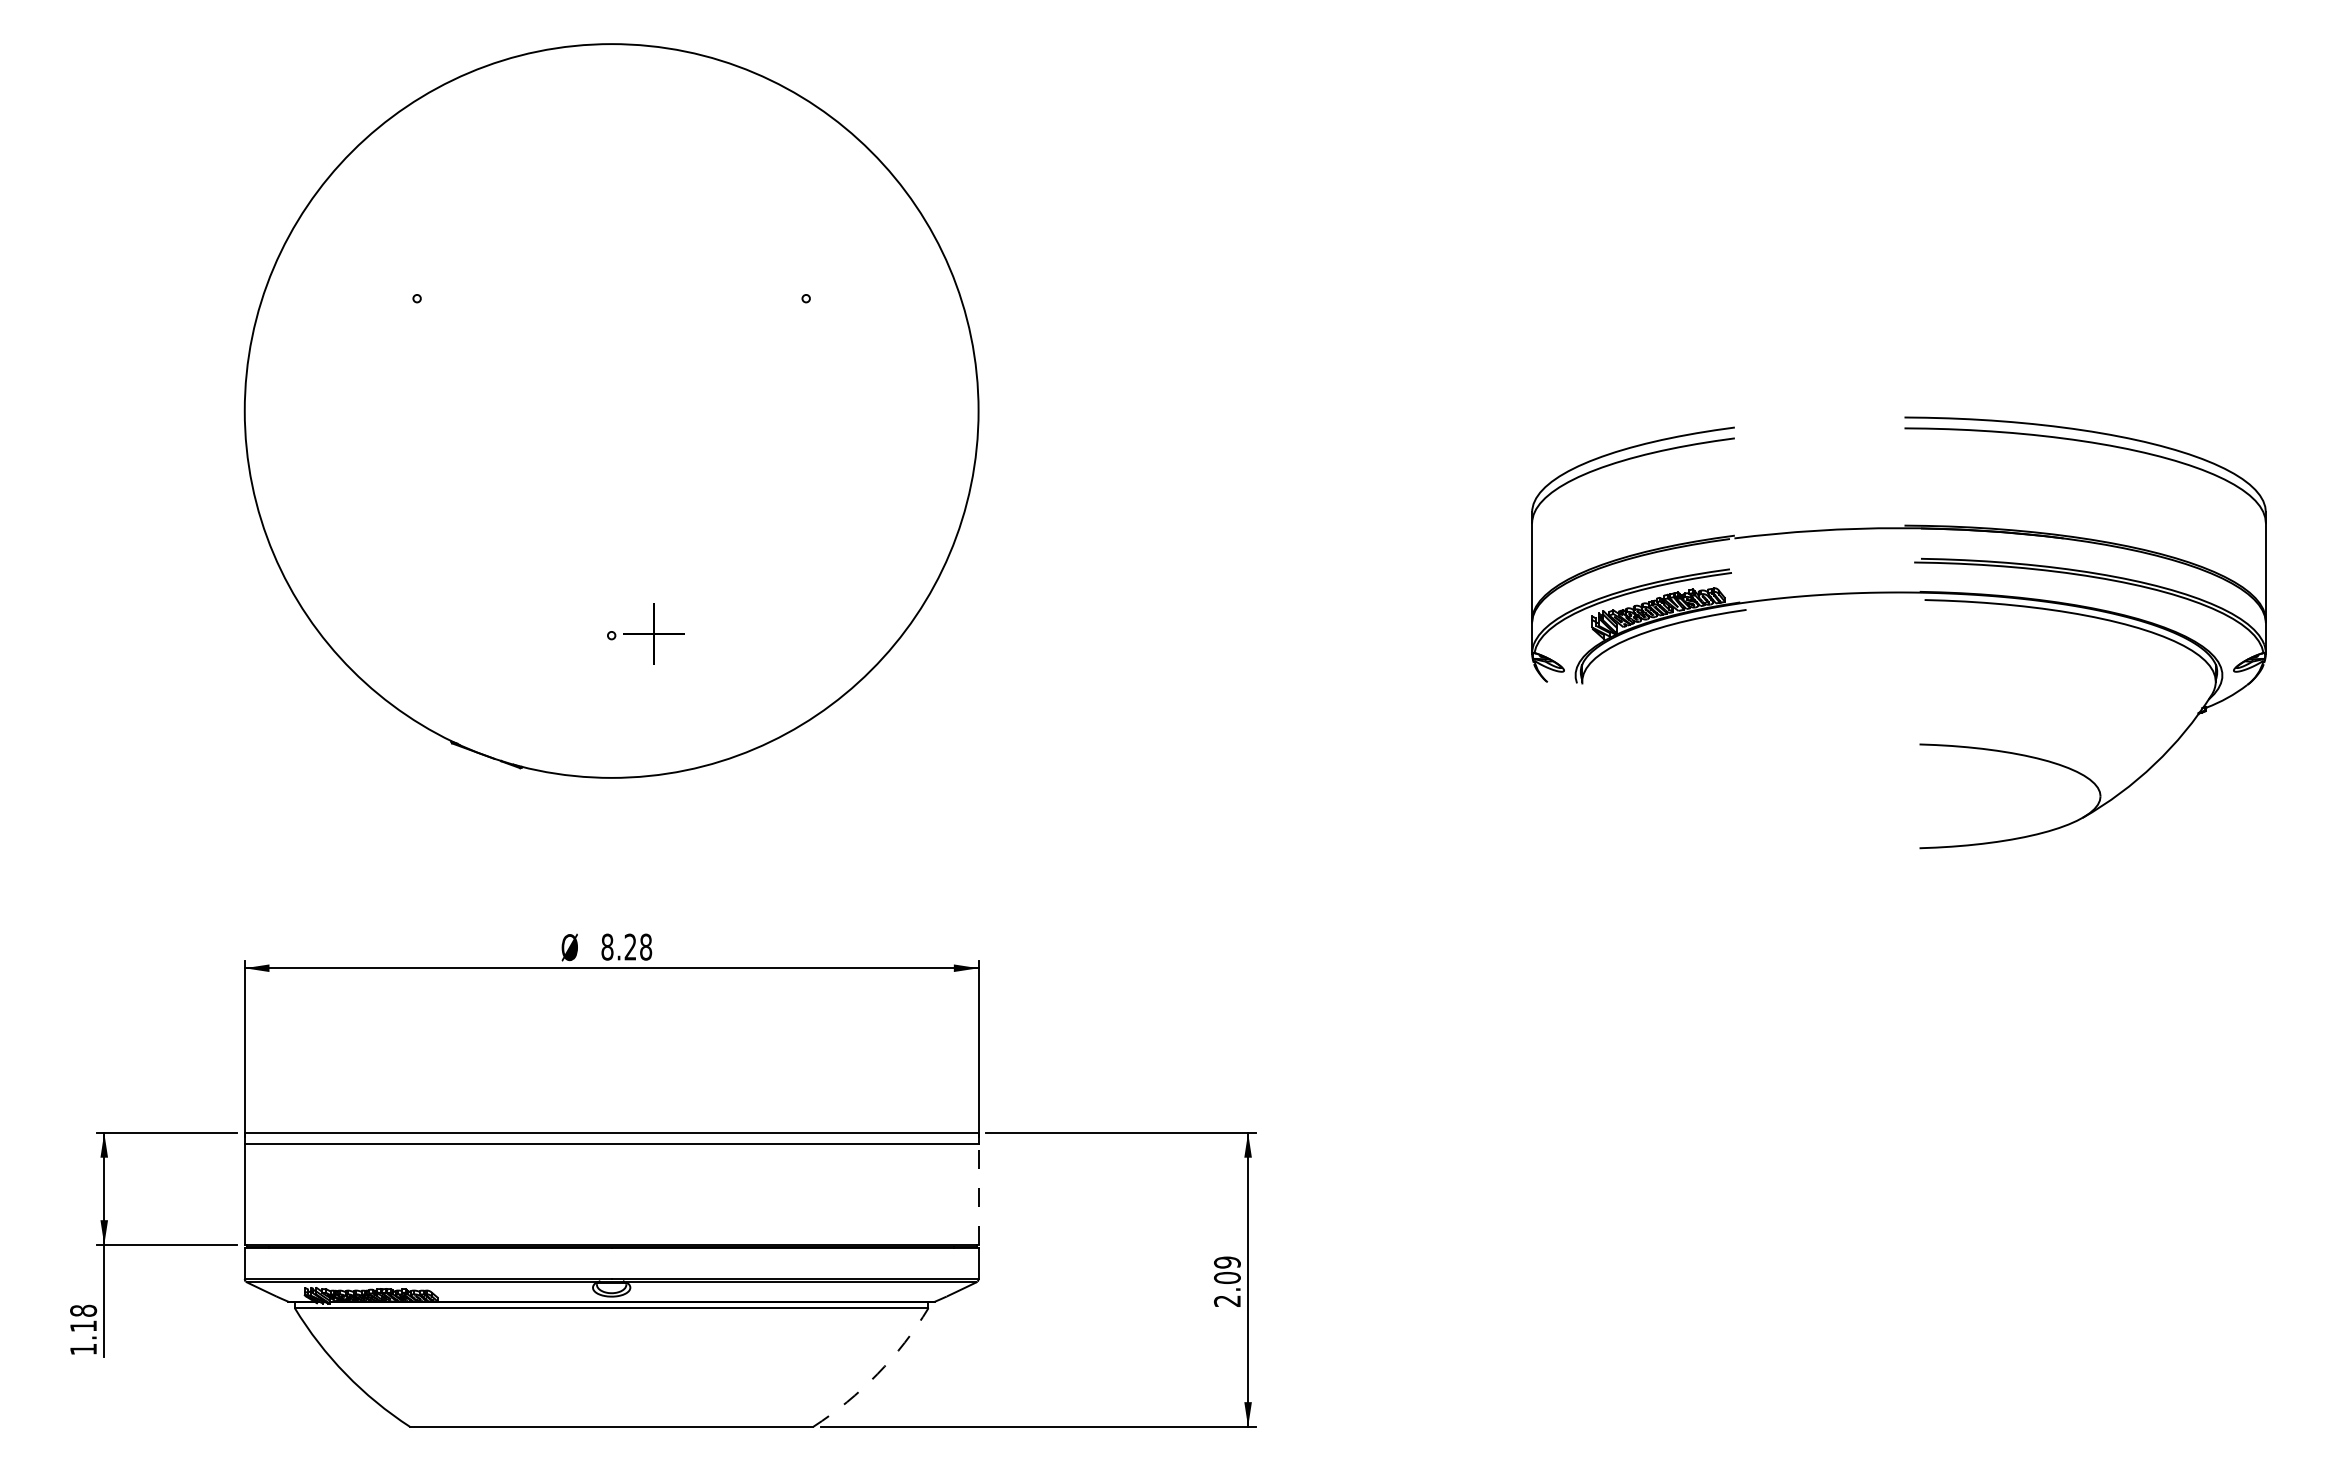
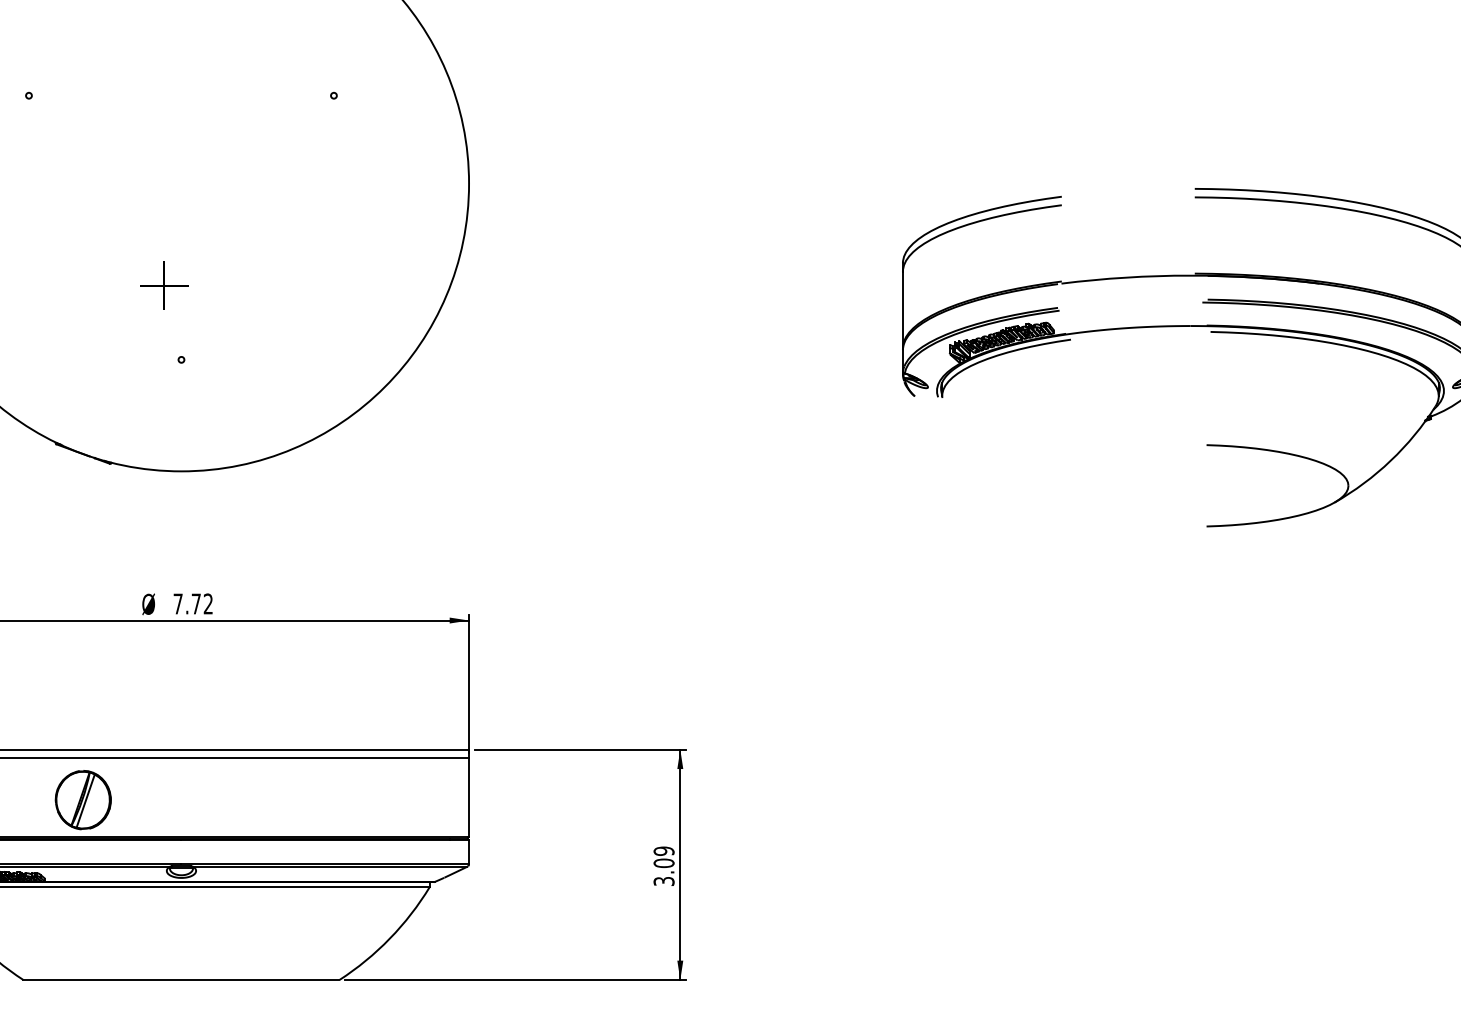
part: (653, 633) -> (164, 285), moved
text: (626, 946) -> (193, 603), 8.28 -> 7.72
line: (978, 1194) -> (468, 797), dashed -> solid
part: (486, 1197) -> (83, 800), added
text: (1227, 1300) -> (664, 880), 2.09 -> 3.09
arc: (877, 1374) -> (389, 938), dashed -> solid

